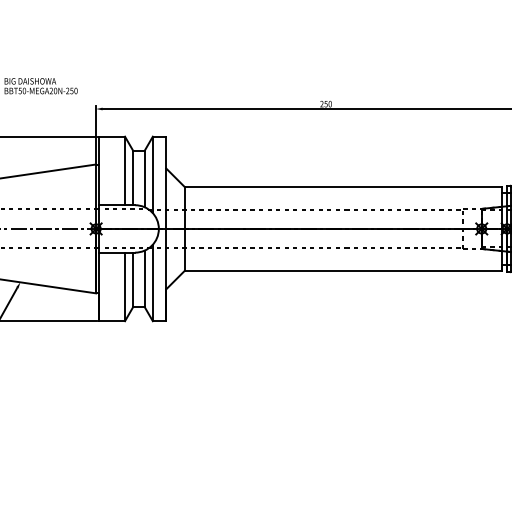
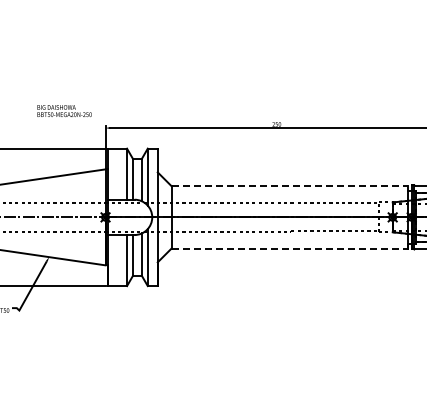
line: (344, 187) -> (290, 186), solid -> dashed
line: (344, 270) -> (290, 248), solid -> dashed

